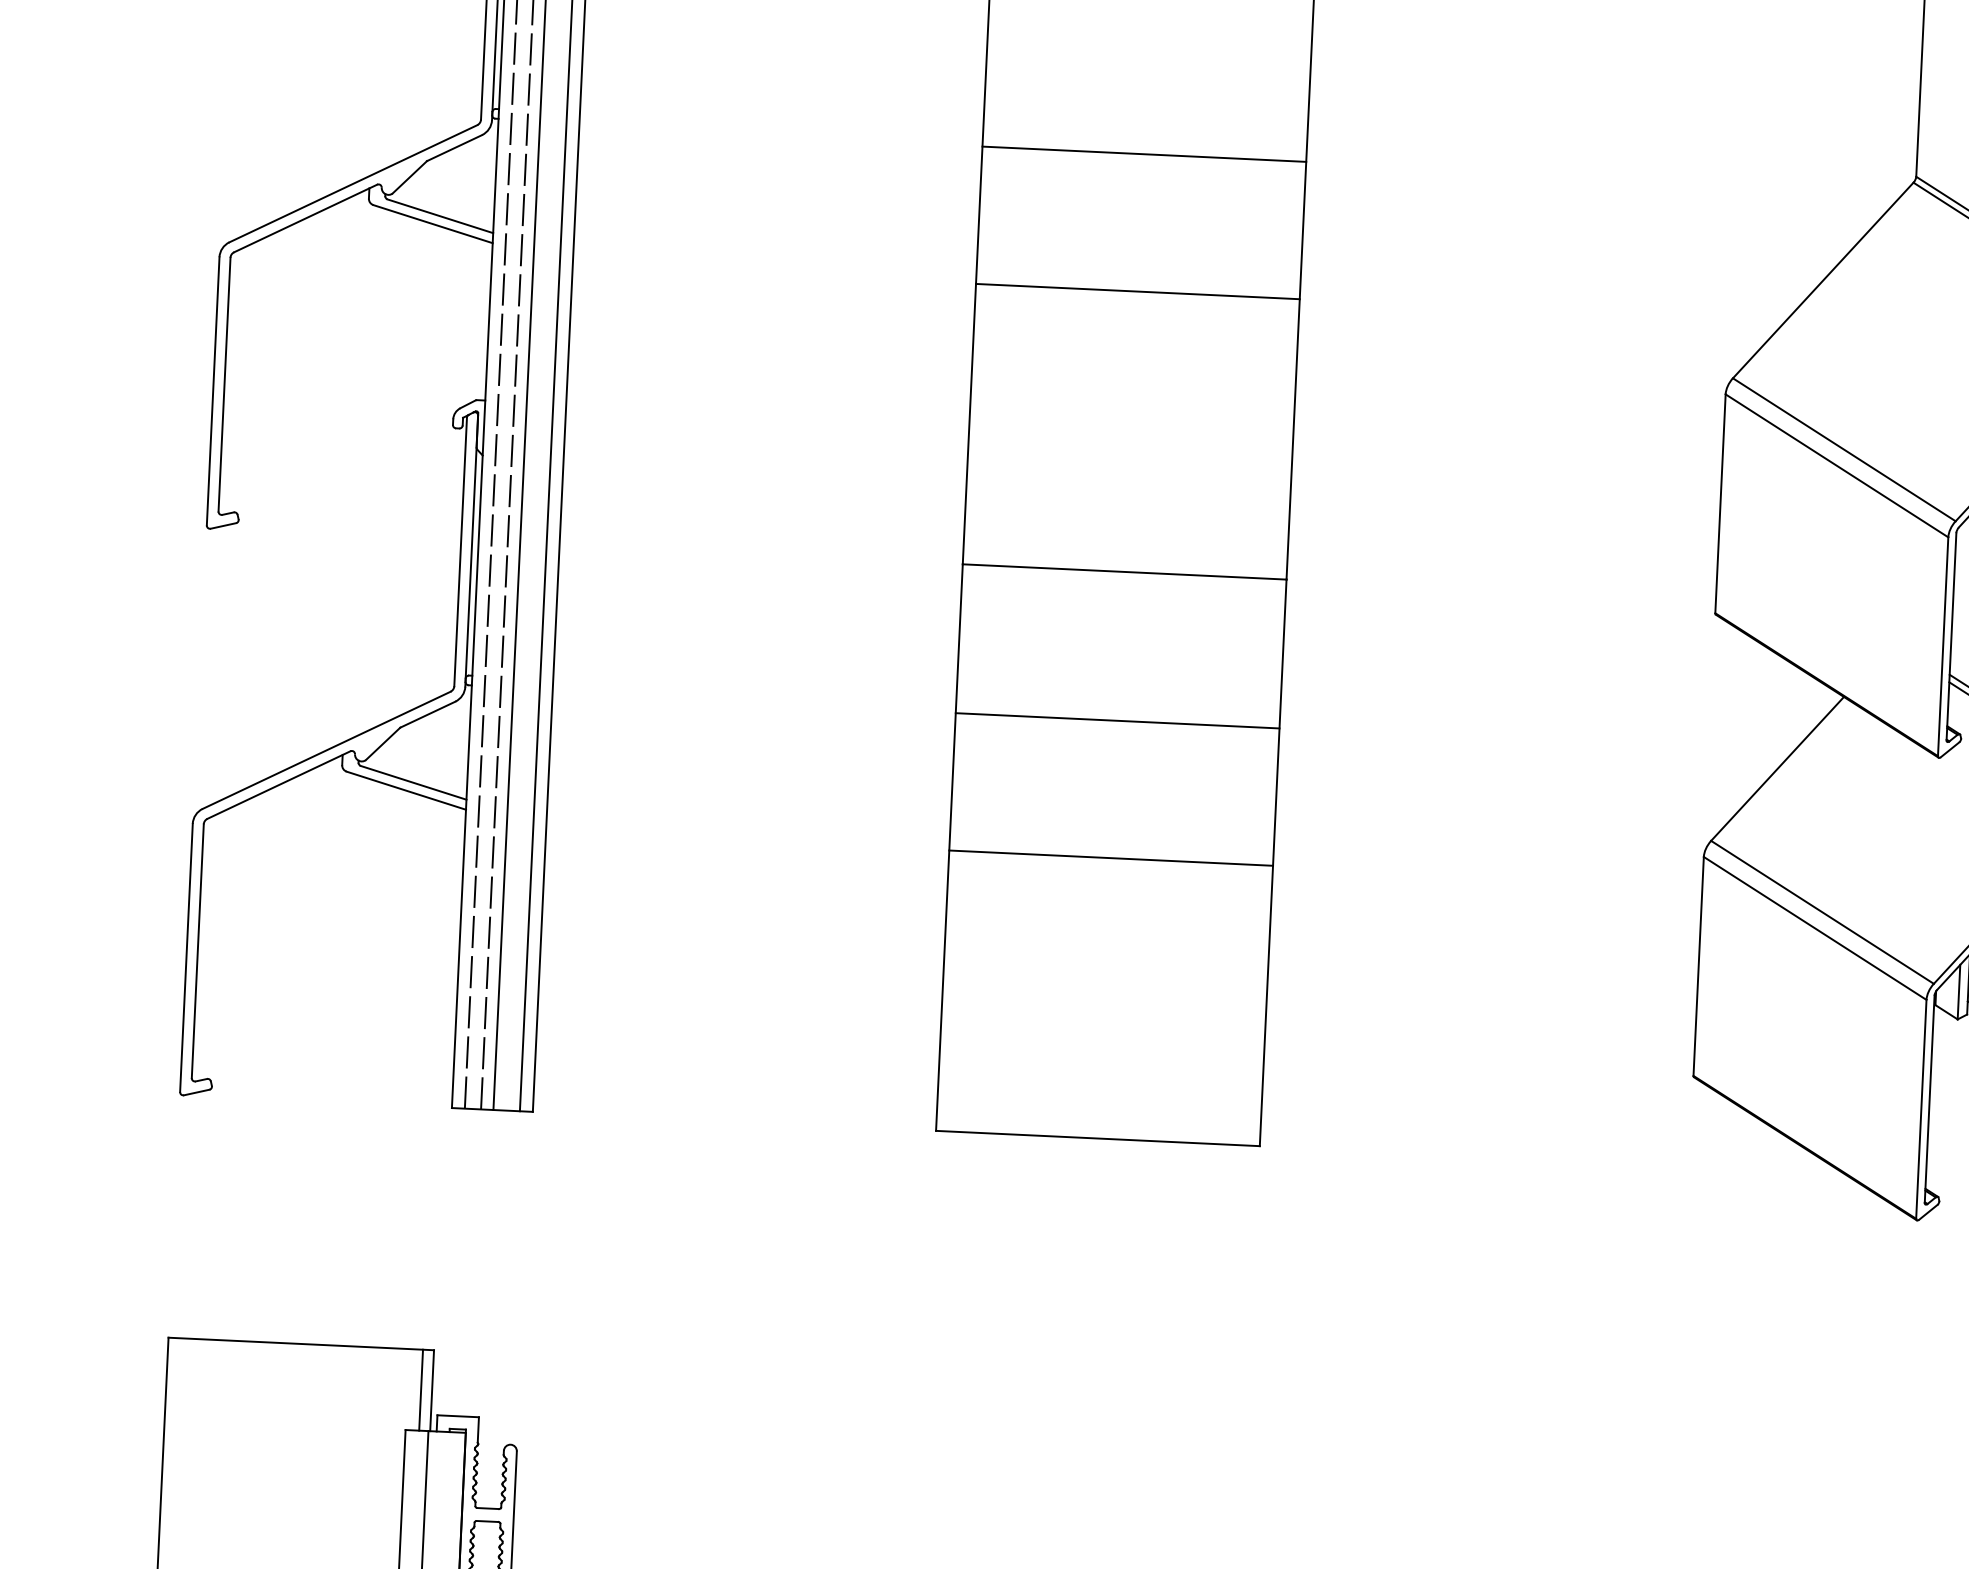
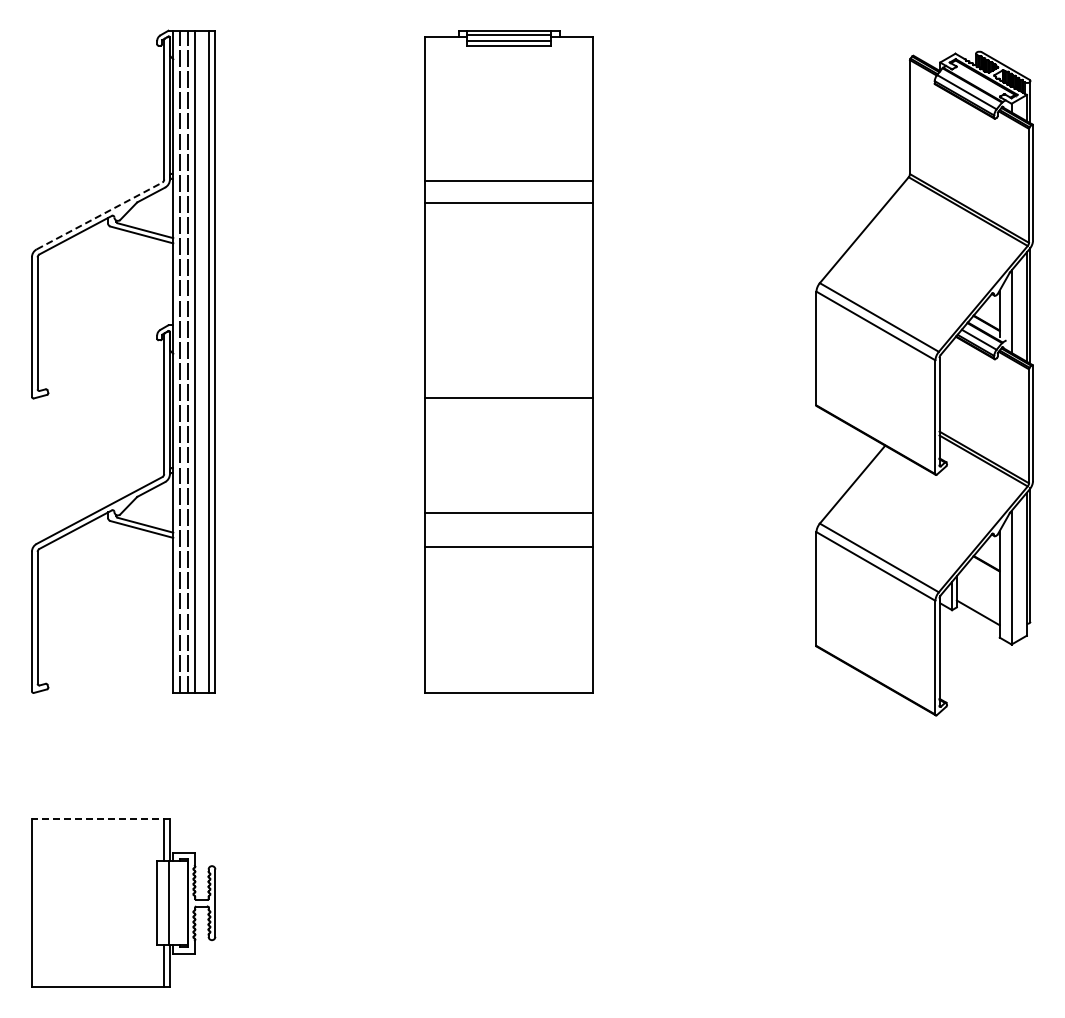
line: (355, 182) -> (100, 215), solid -> dashed
line: (1136, 291) -> (508, 202), moved
line: (1116, 720) -> (508, 512), moved
line: (300, 1344) -> (100, 819), solid -> dashed

